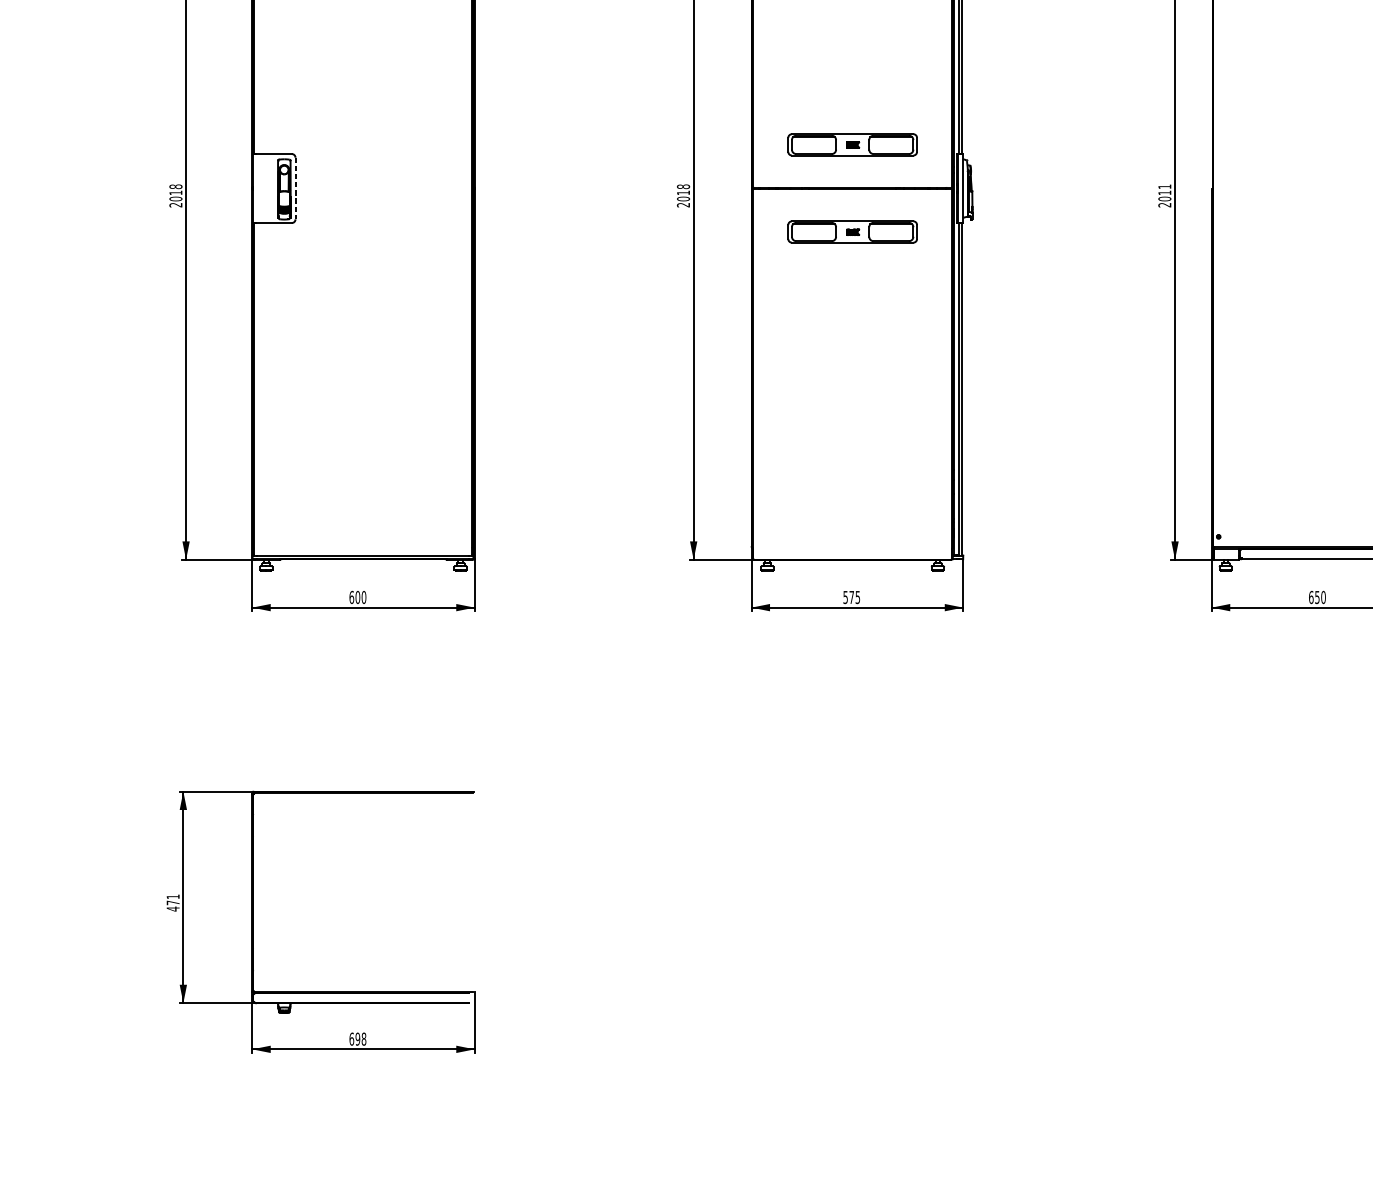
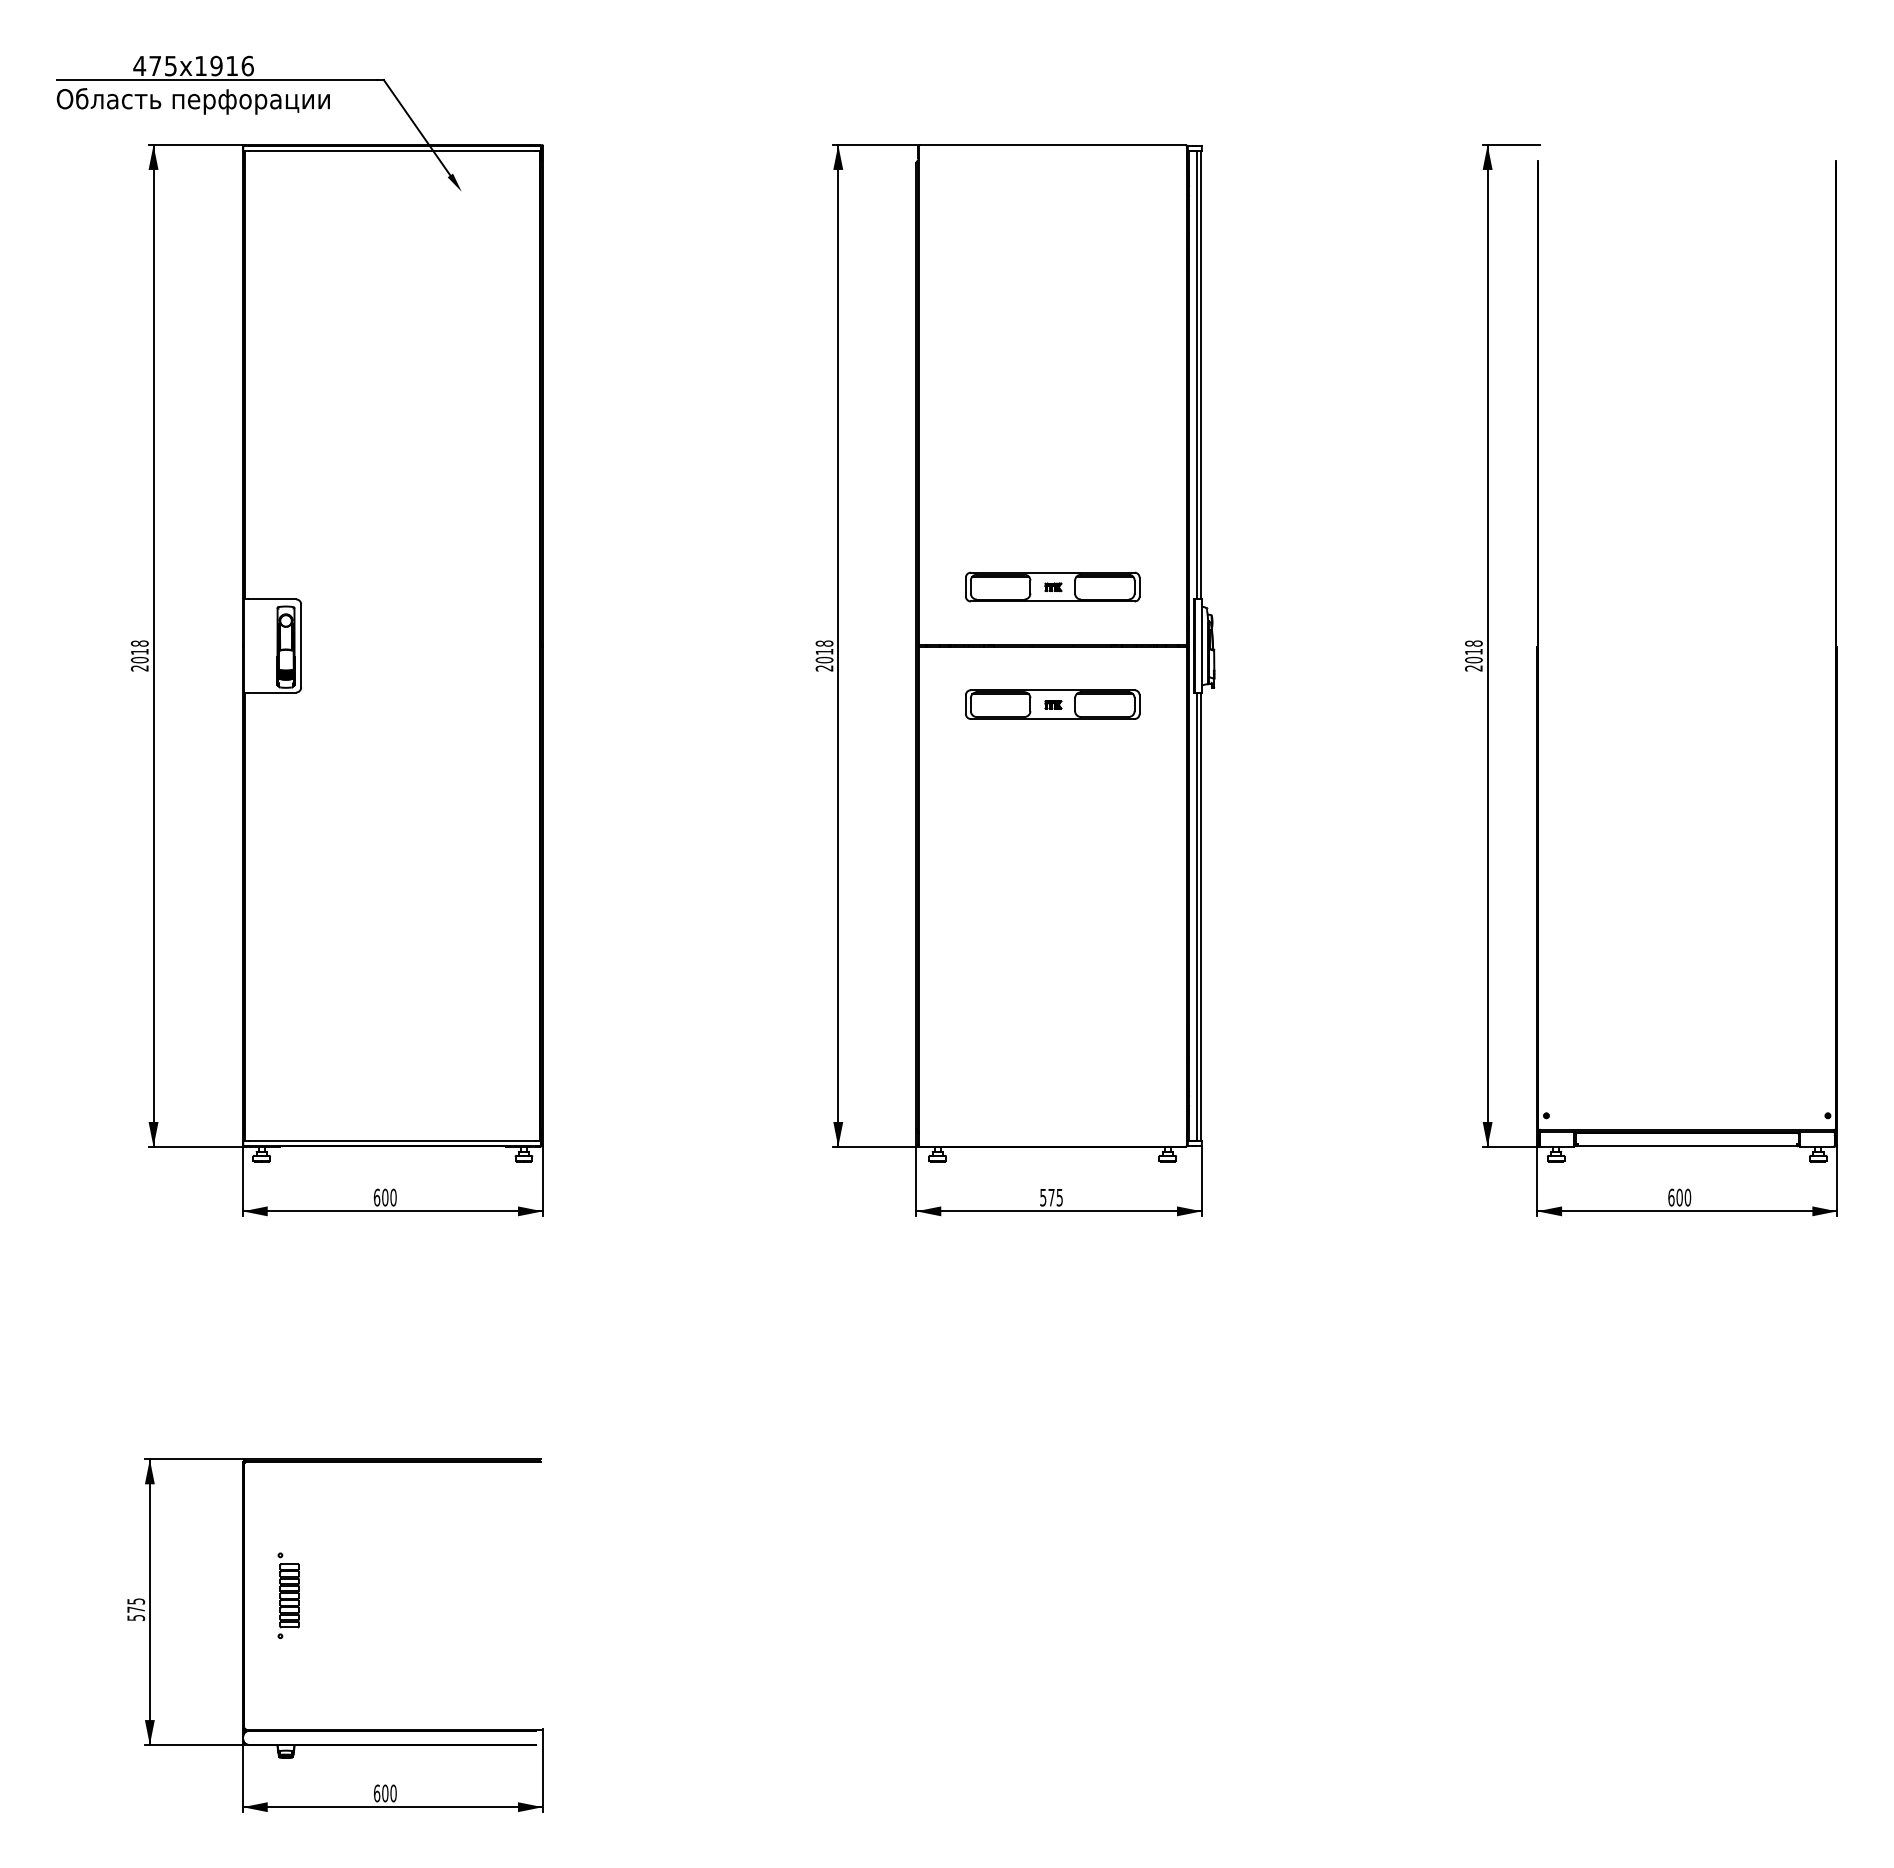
text: (1164, 186) -> (1473, 643), 2011 -> 2018
line: (295, 188) -> (301, 645), dashed -> solid
text: (1317, 597) -> (1679, 1197), 650 -> 600
part: (286, 892) -> (288, 1595), added
text: (173, 902) -> (136, 1609), 471 -> 575
text: (361, 1039) -> (389, 1793), 698 -> 600

